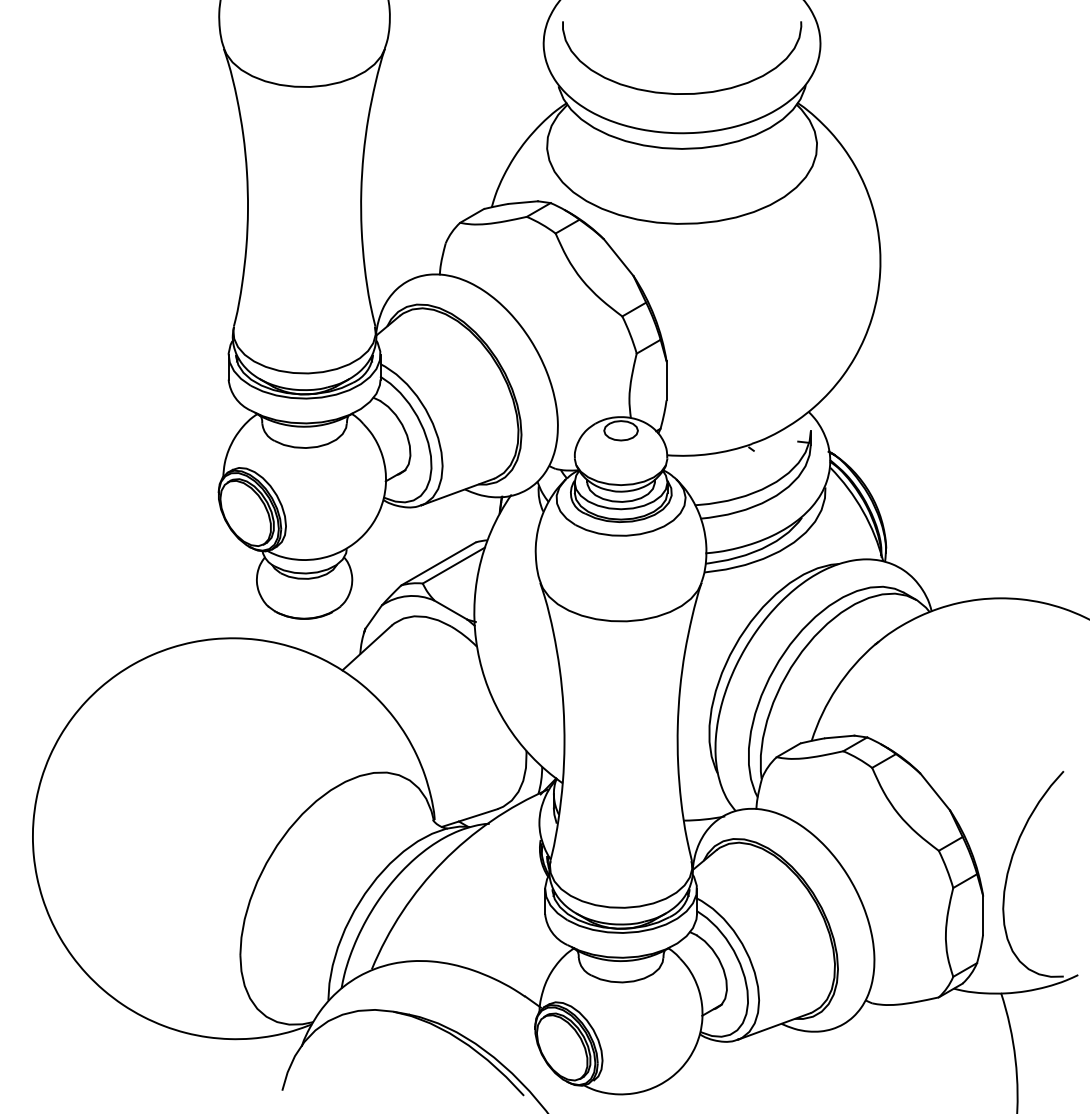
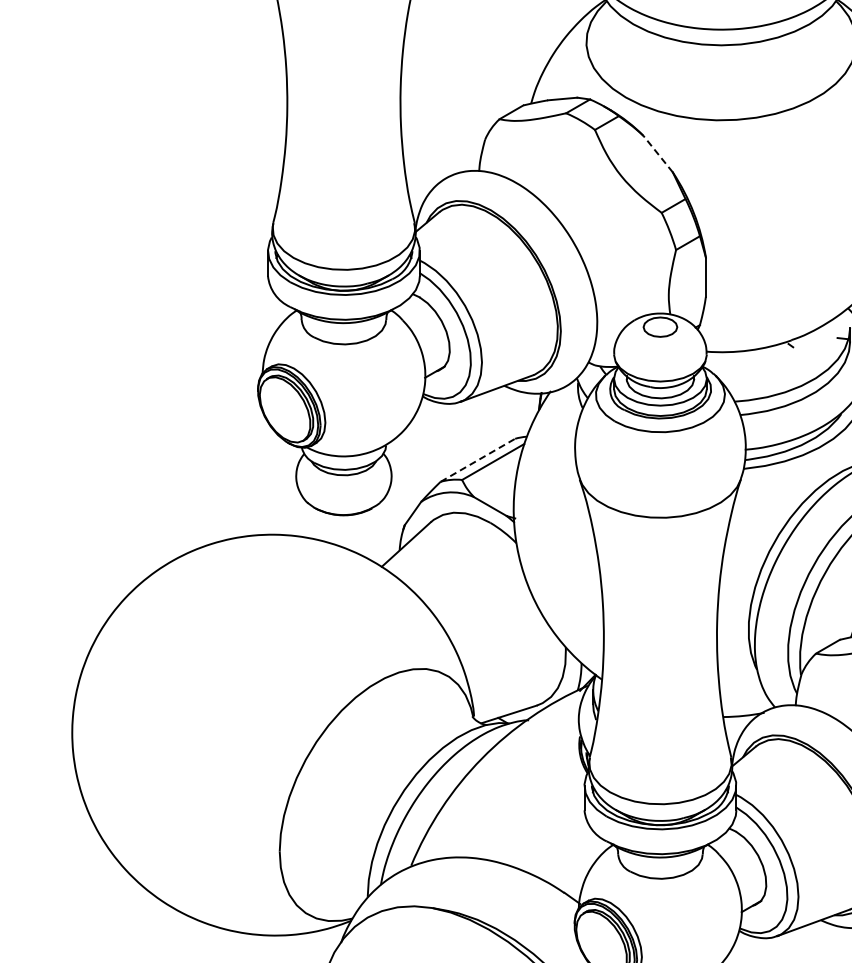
line: (618, 257) -> (657, 153), solid -> dashed
line: (438, 563) -> (477, 459), solid -> dashed

